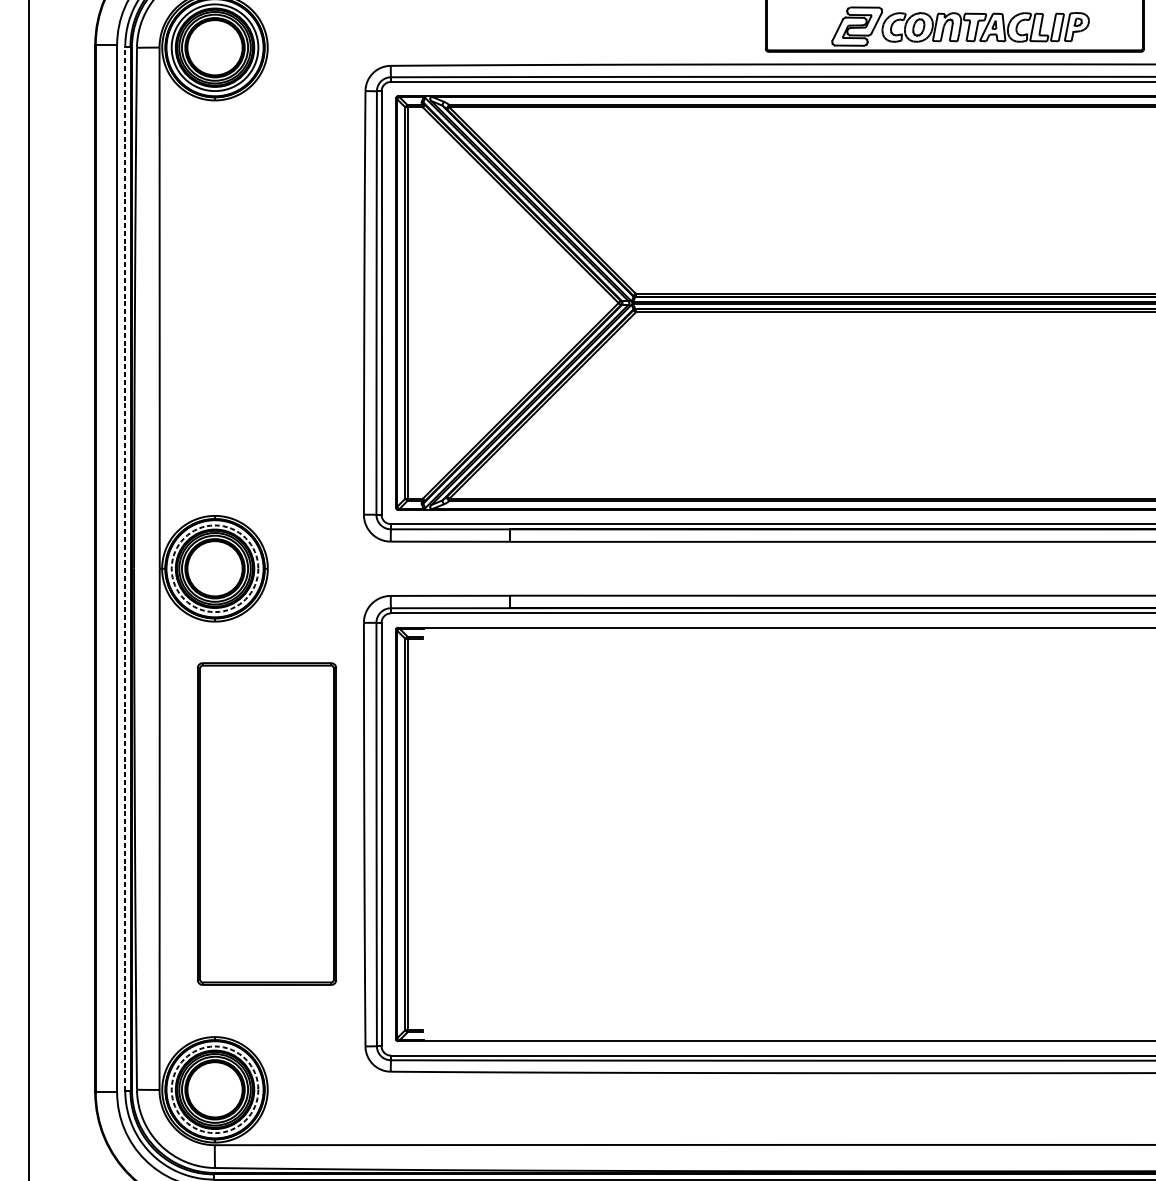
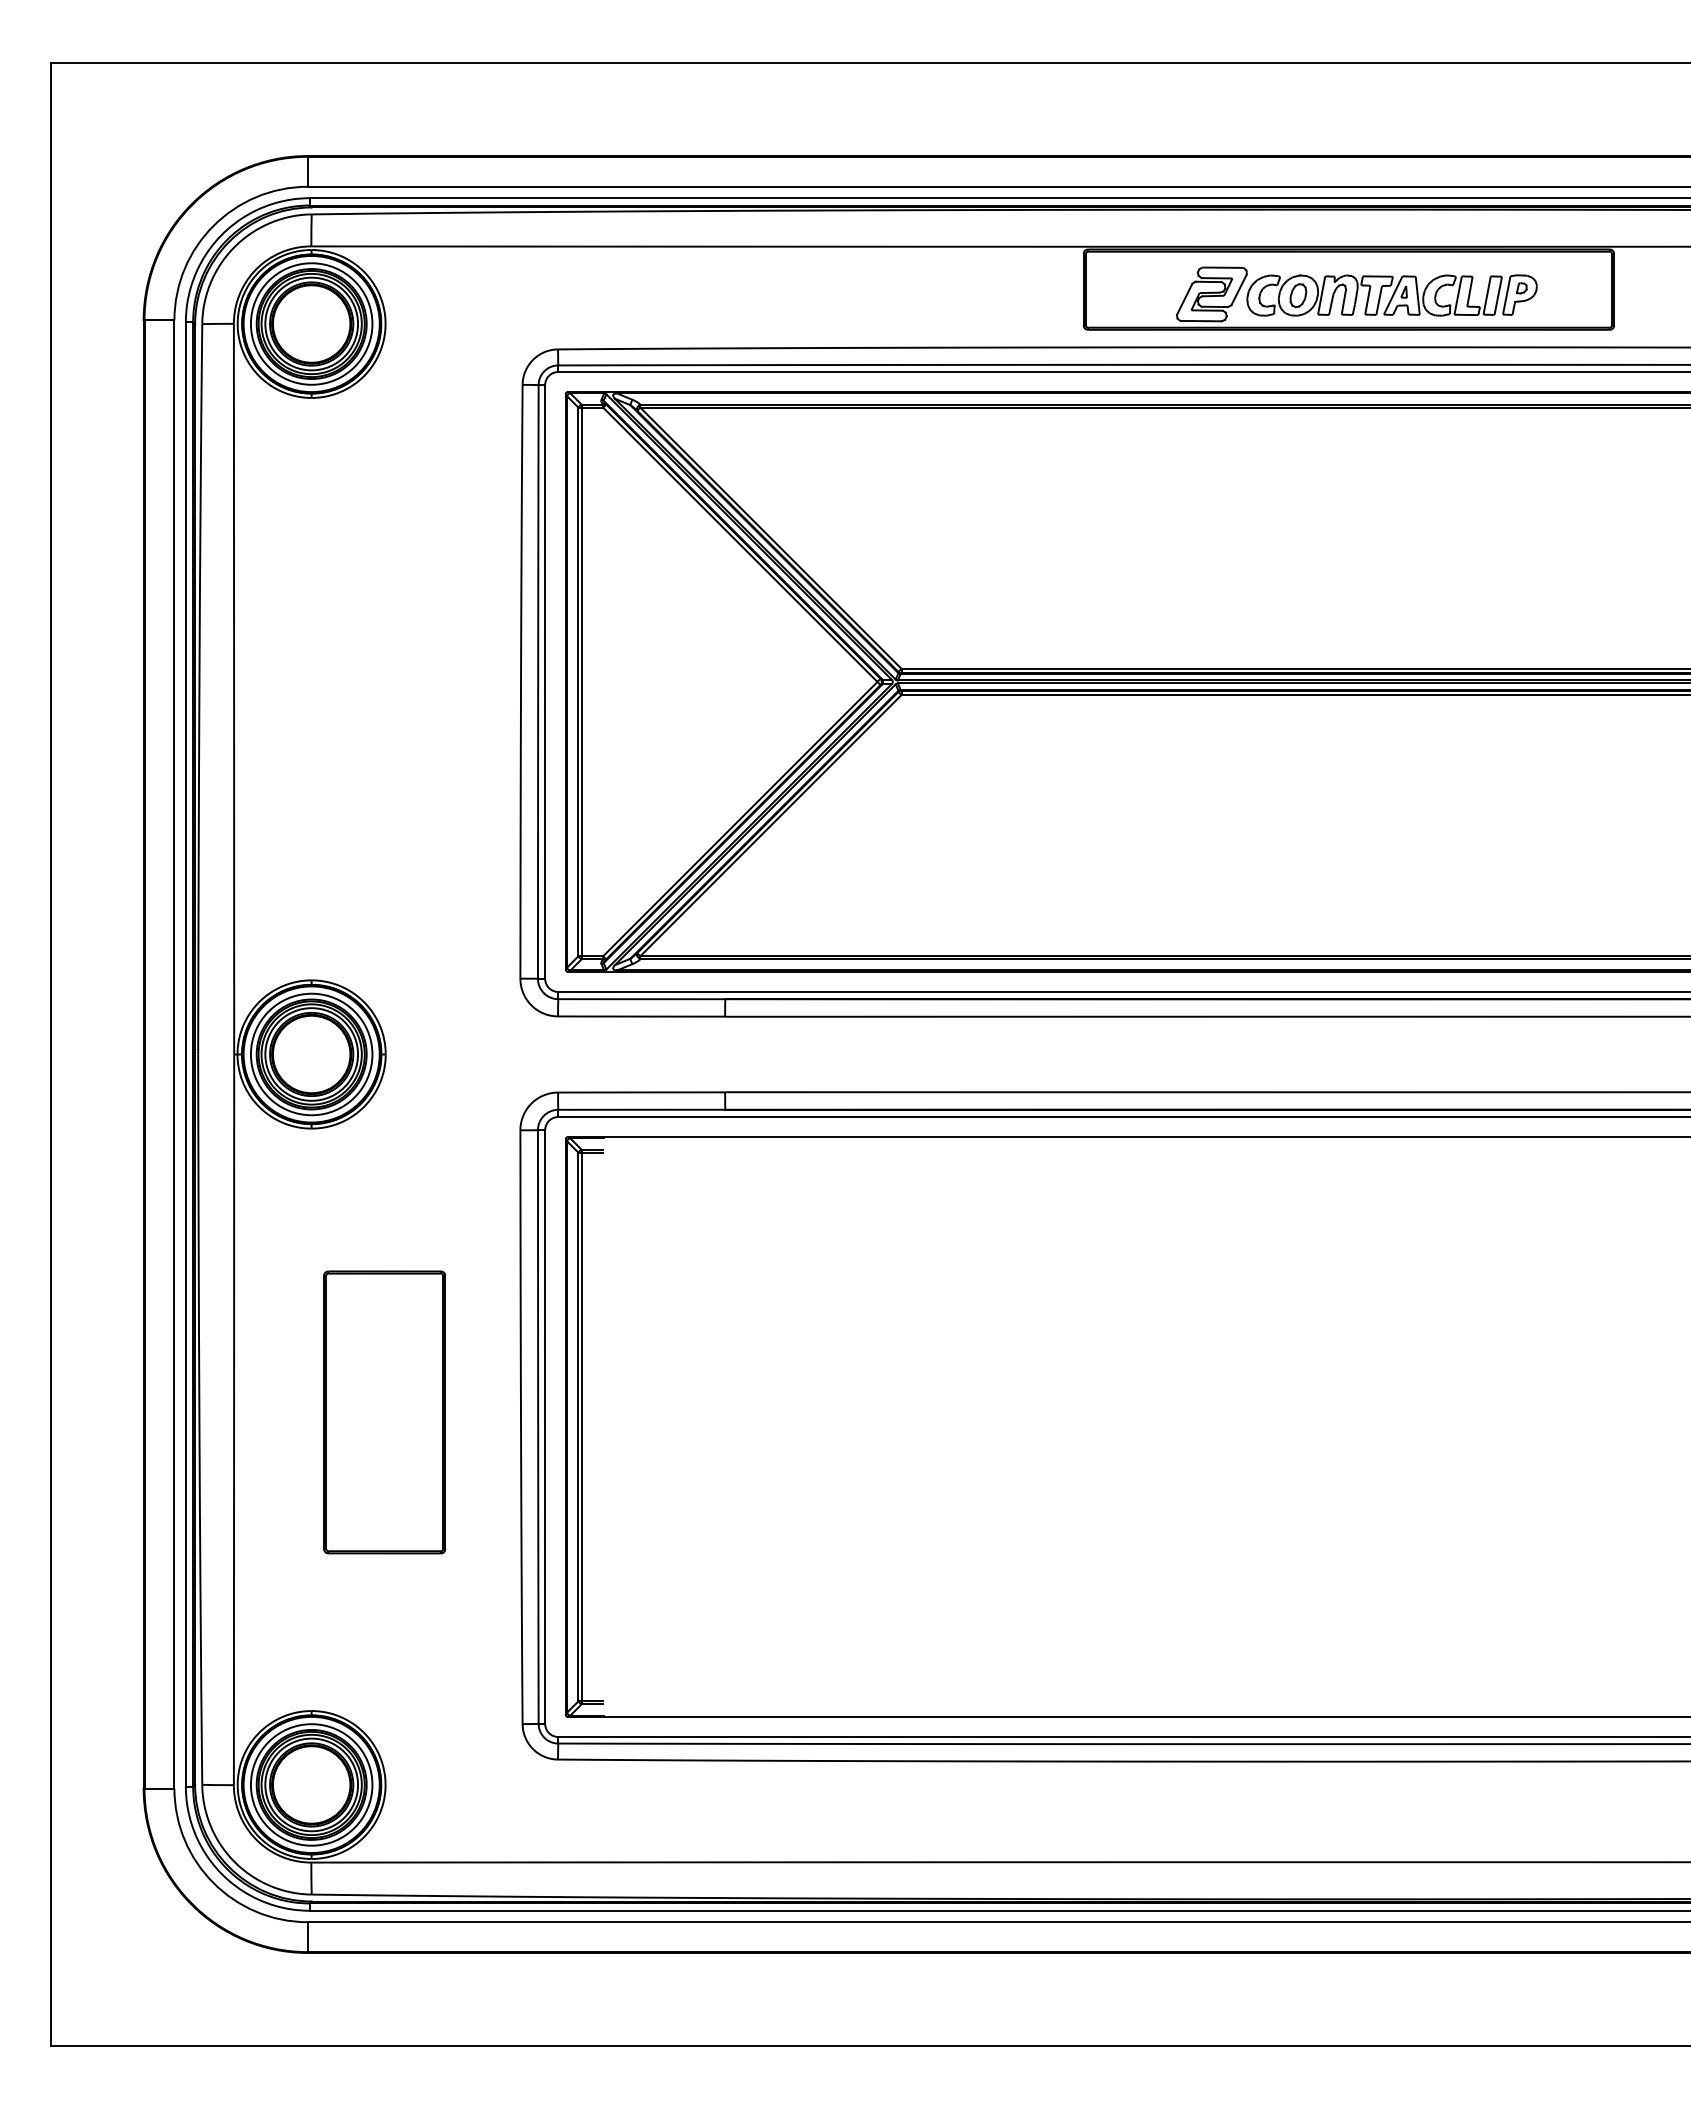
line: (125, 568) -> (185, 1054), dashed -> solid
circle: (214, 568) -> (311, 1054), dashed -> solid
part: (266, 824) -> (384, 1412), size x0.62
circle: (214, 1089) -> (311, 1784), dashed -> solid

